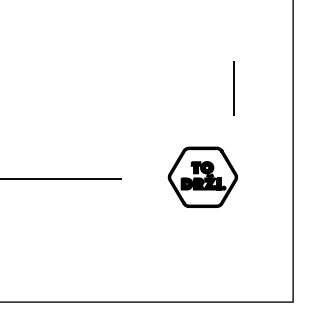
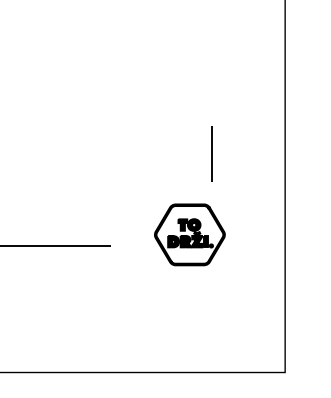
line: (233, 88) -> (211, 153), moved
part: (202, 176) -> (189, 234), moved

